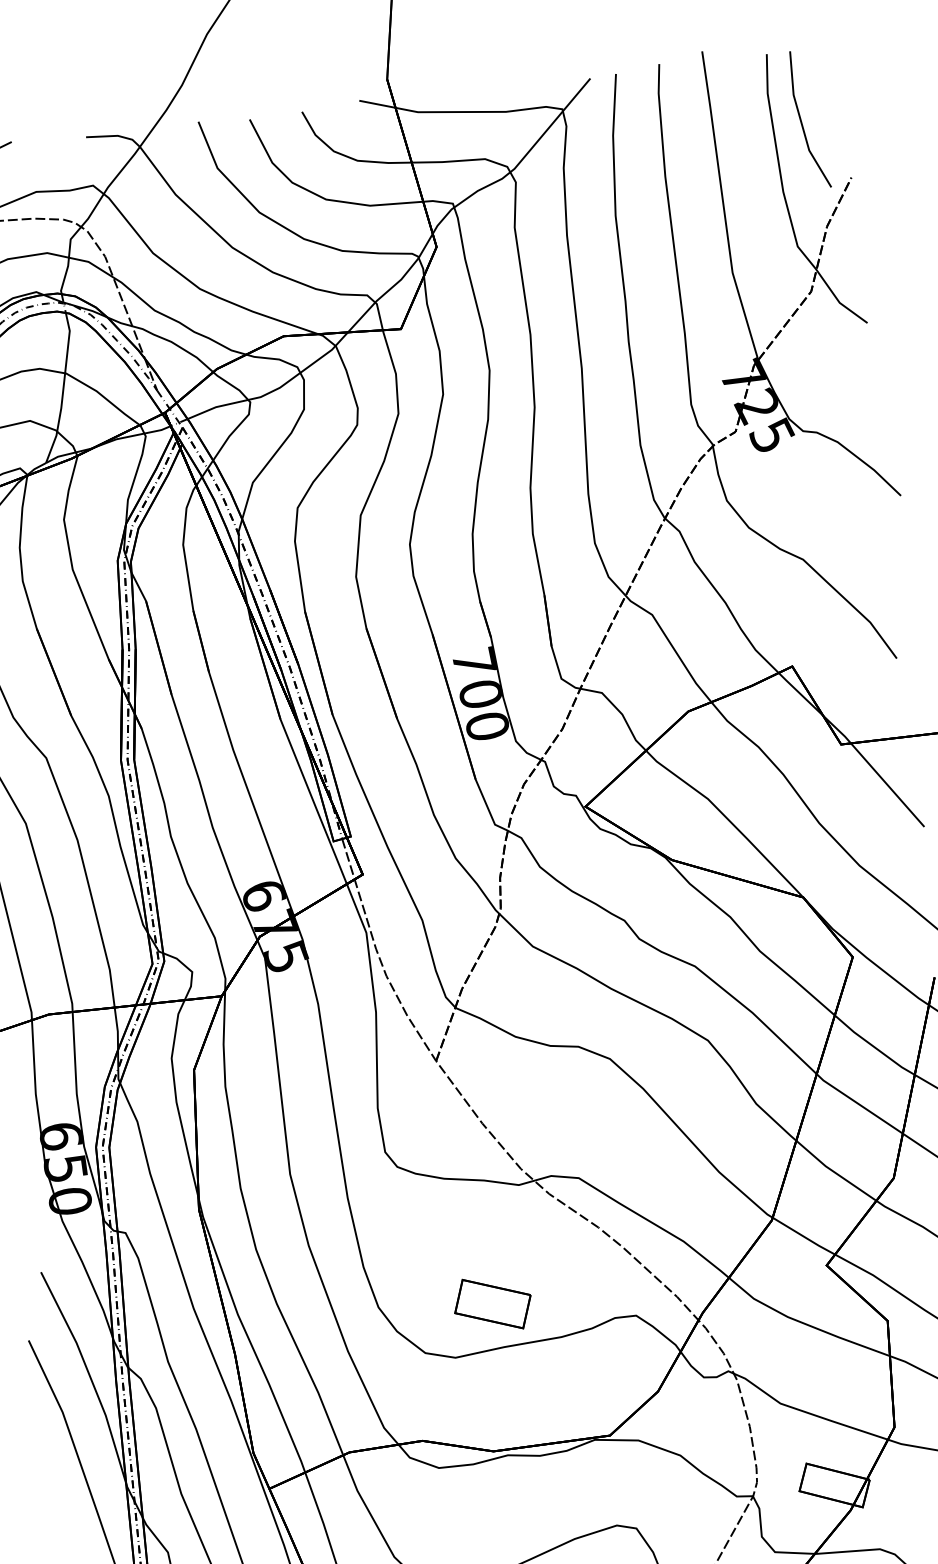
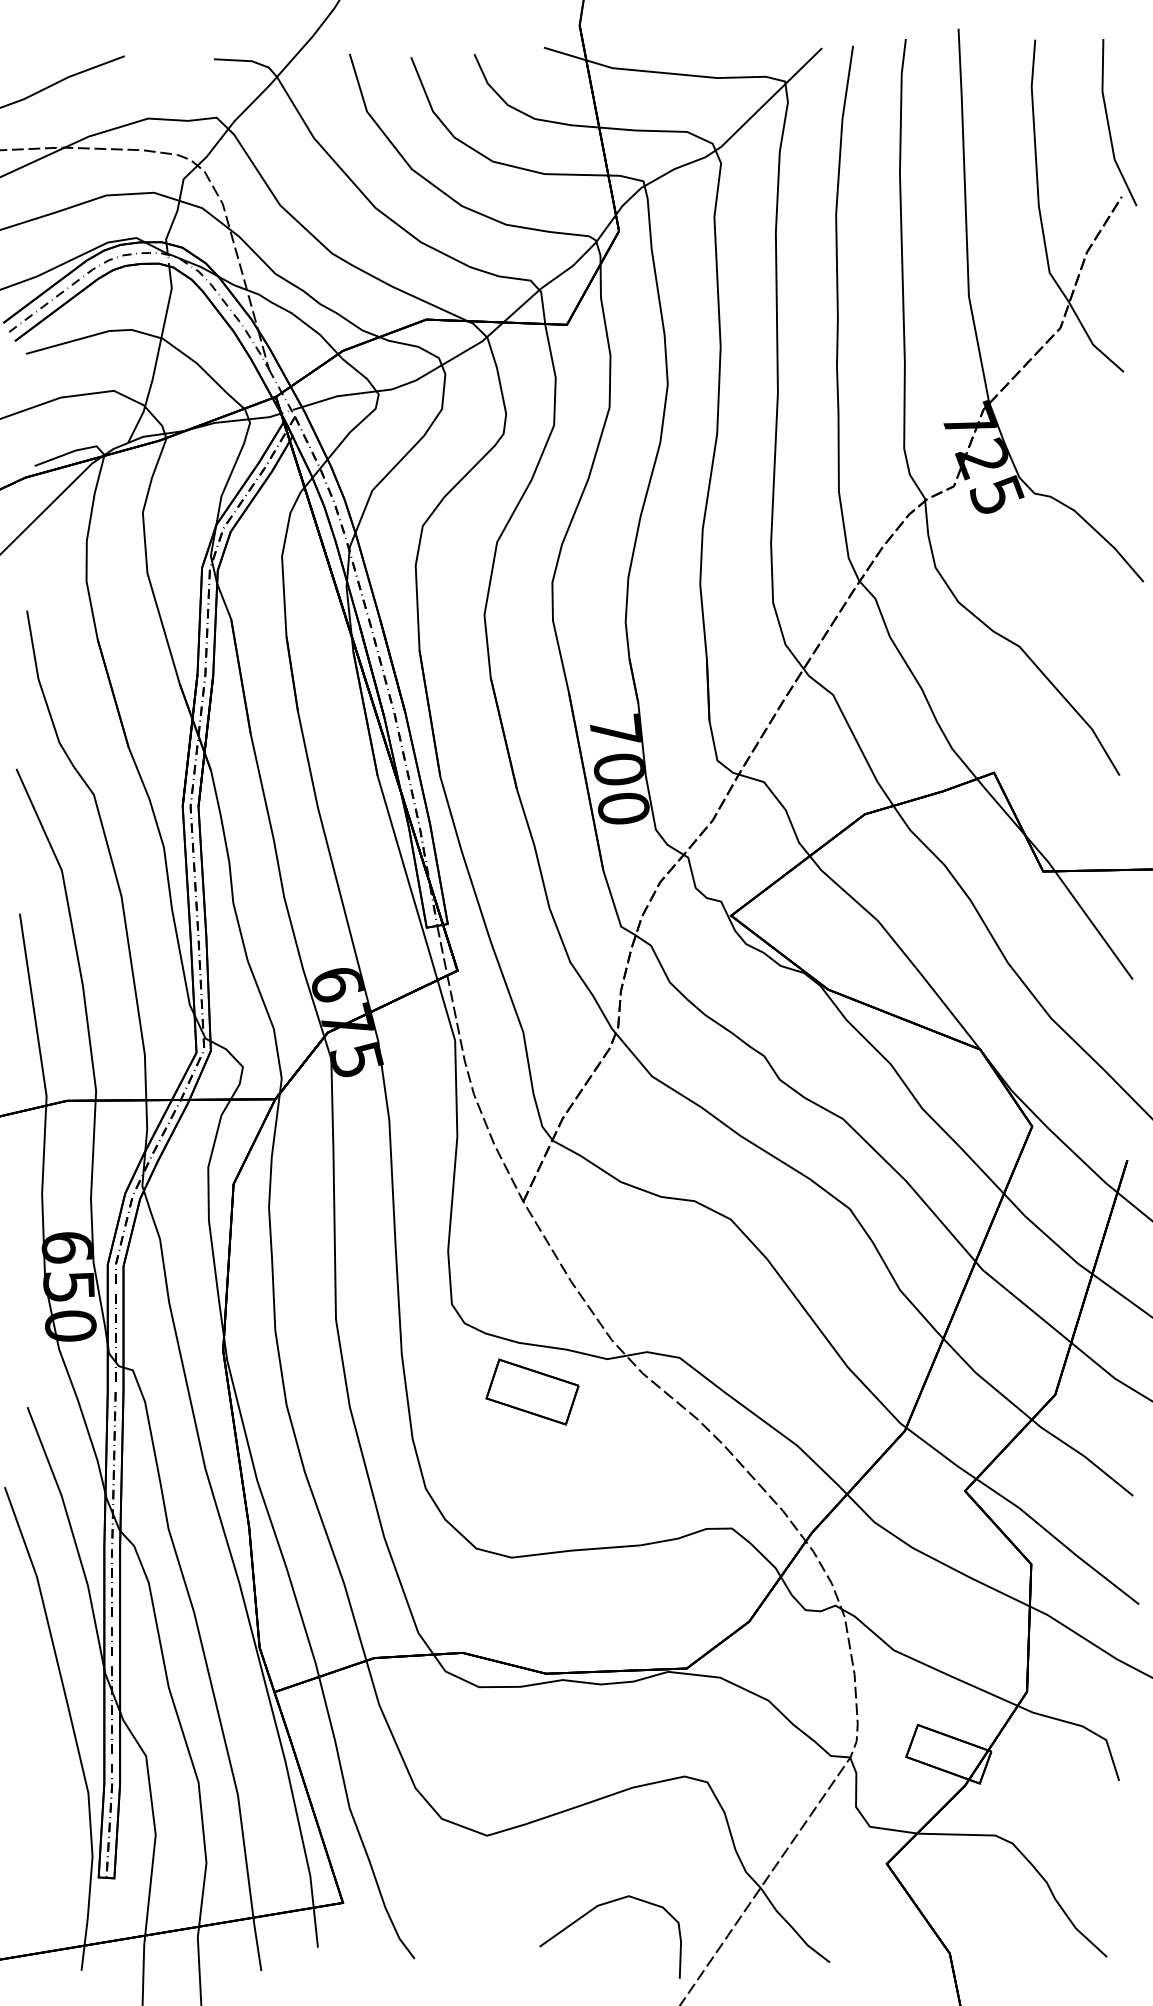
line: (802, 120) -> (1109, 123), moved
part: (492, 1303) -> (532, 1391), moved

